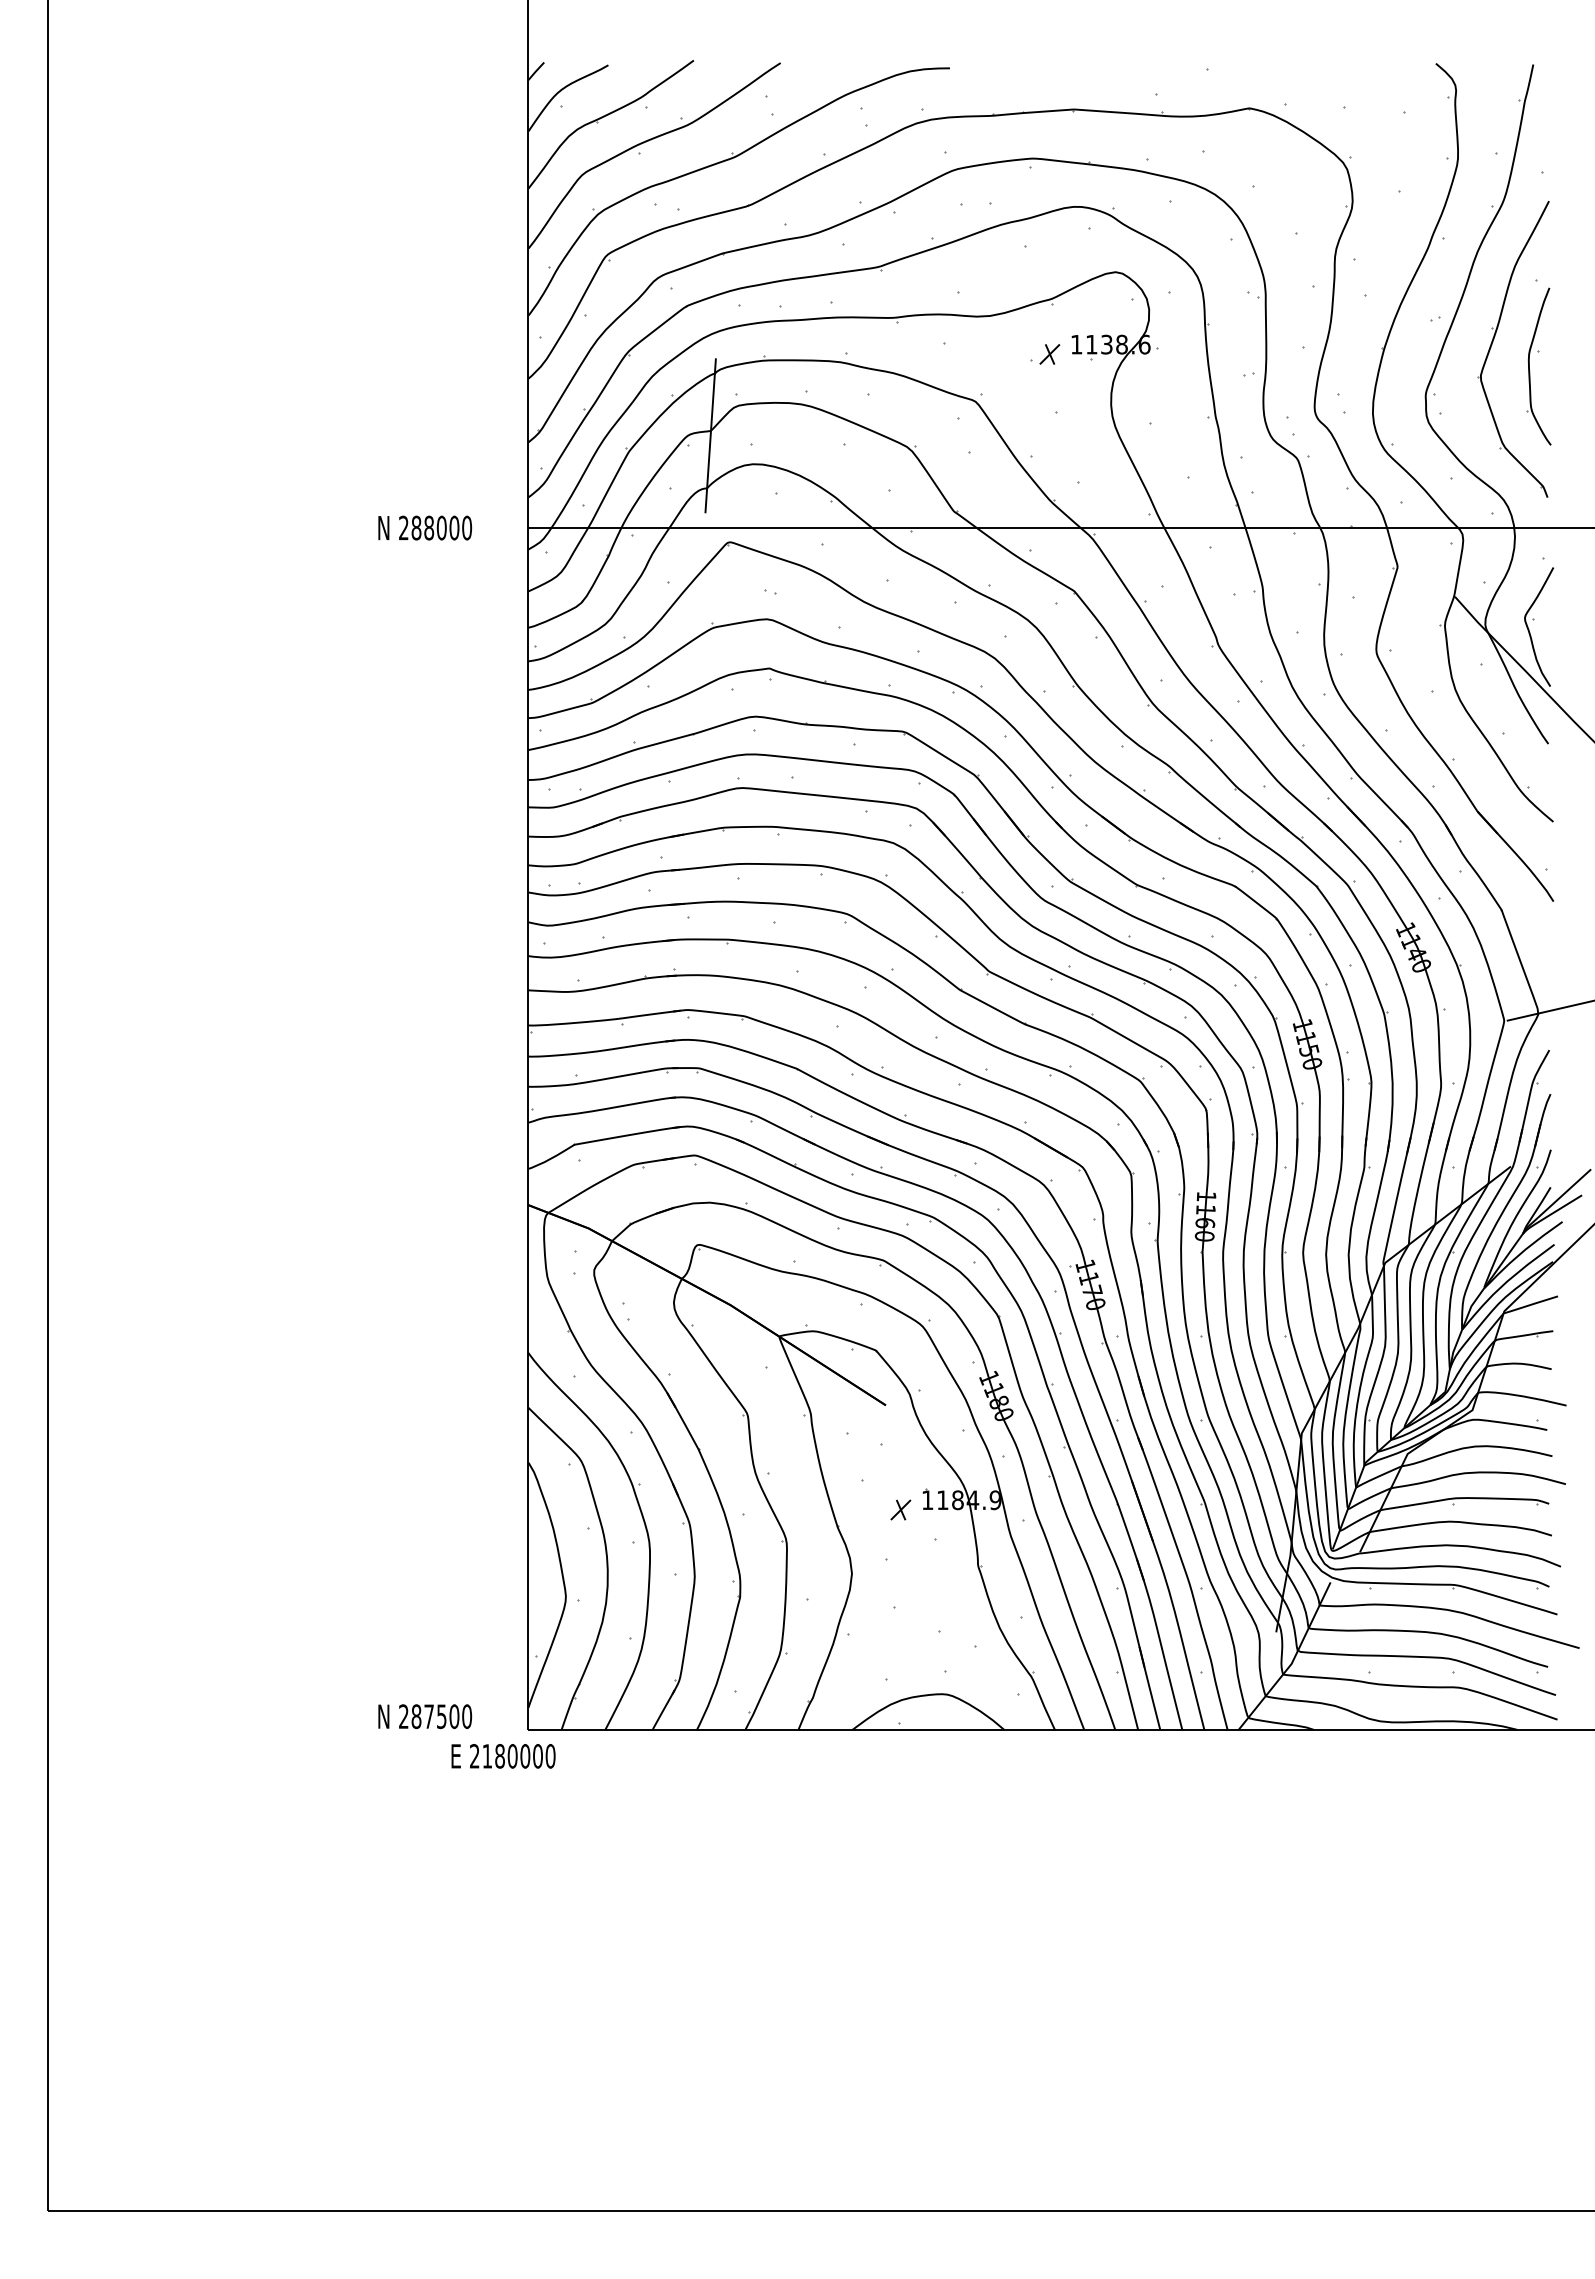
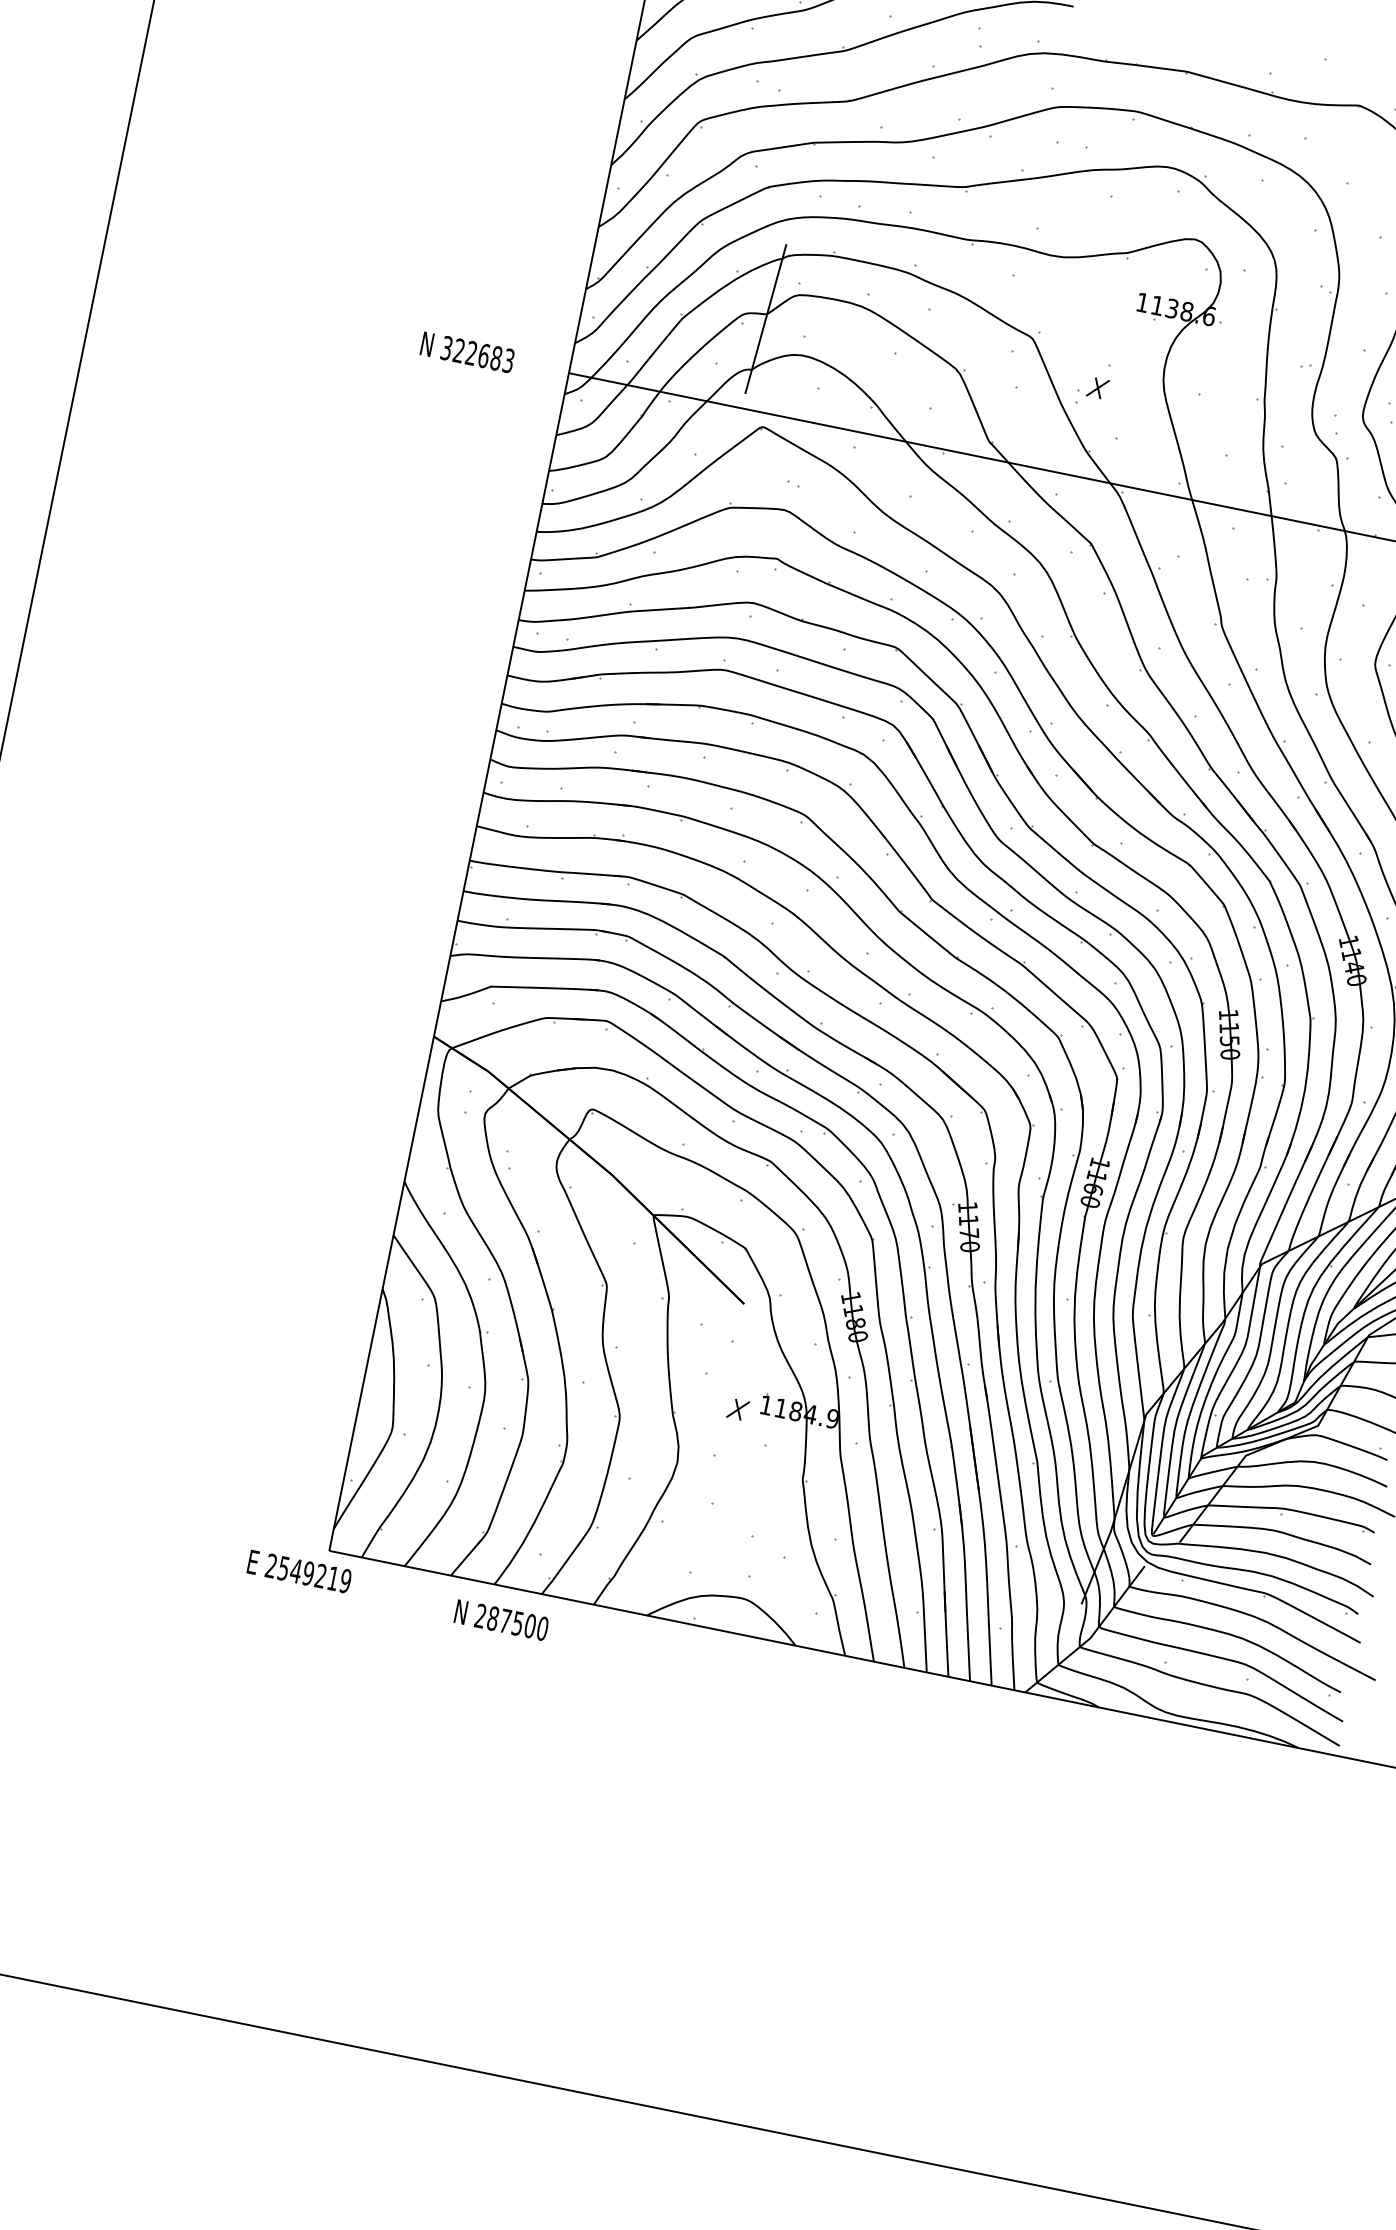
part: (1045, 354) -> (1093, 387), moved
text: (435, 527) -> (477, 354), 288000 -> 322683
text: (425, 1716) -> (501, 1620), moved
text: (518, 1756) -> (314, 1574), 2180000 -> 2549219

